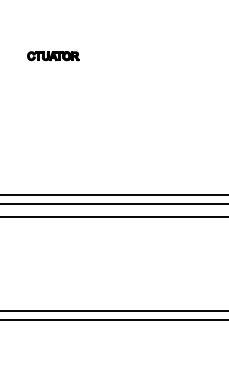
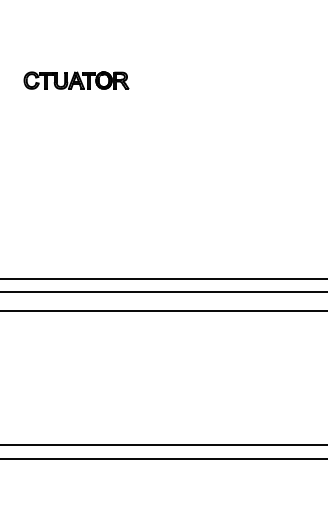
part: (53, 55) -> (76, 79), size x1.43

